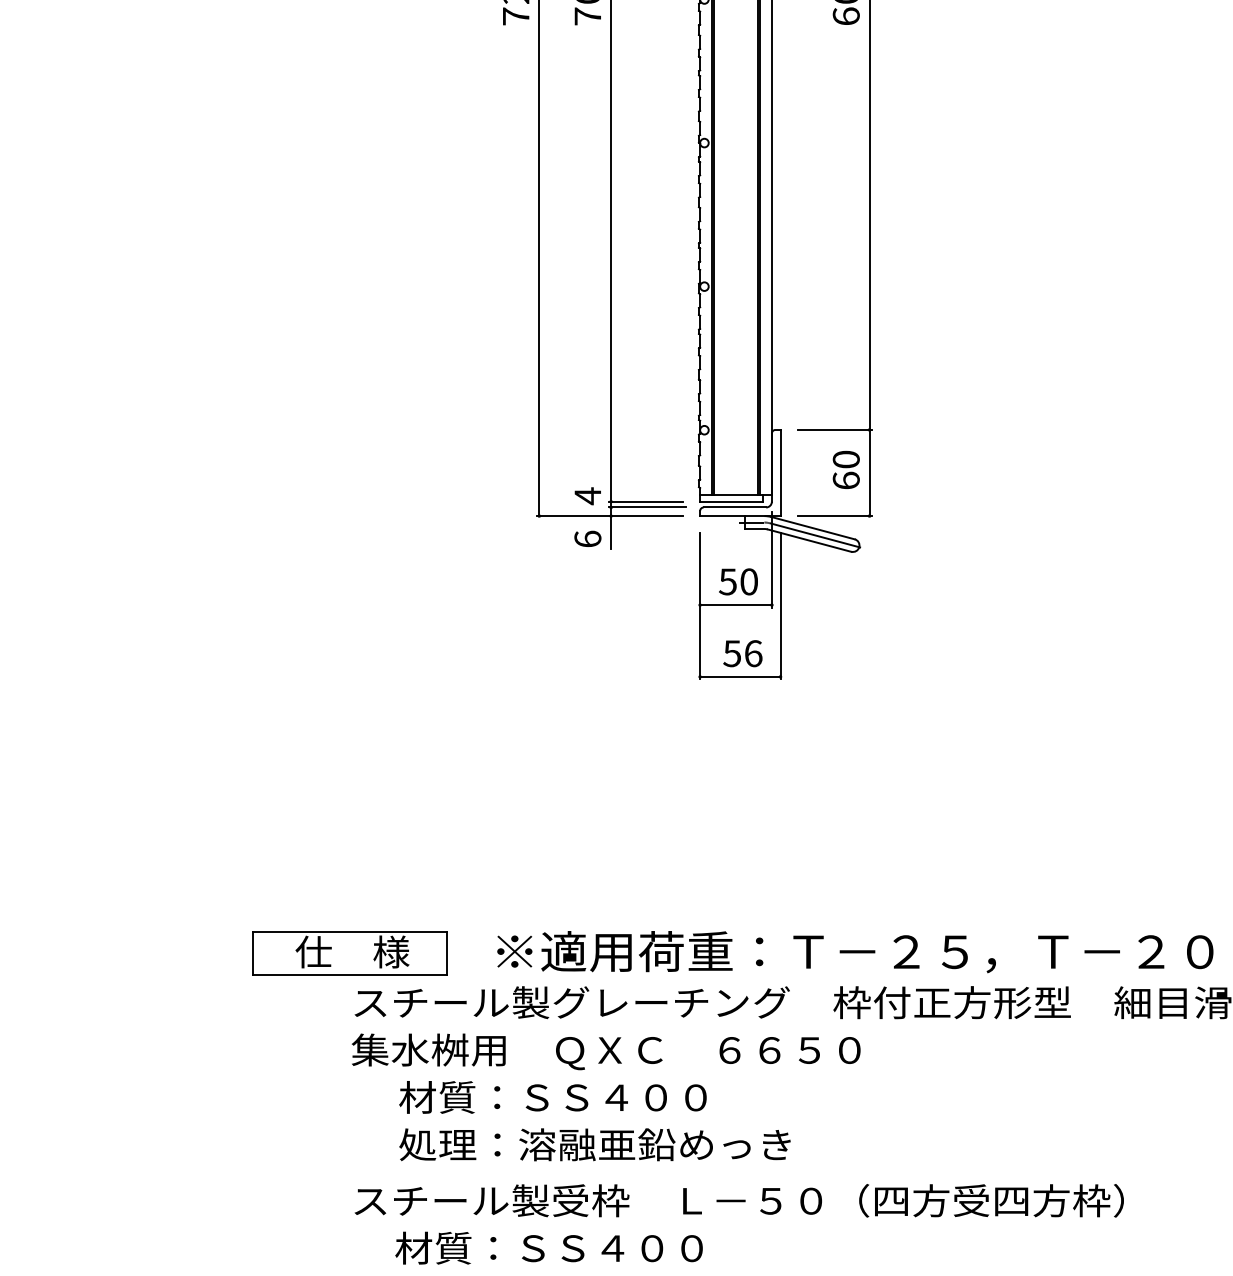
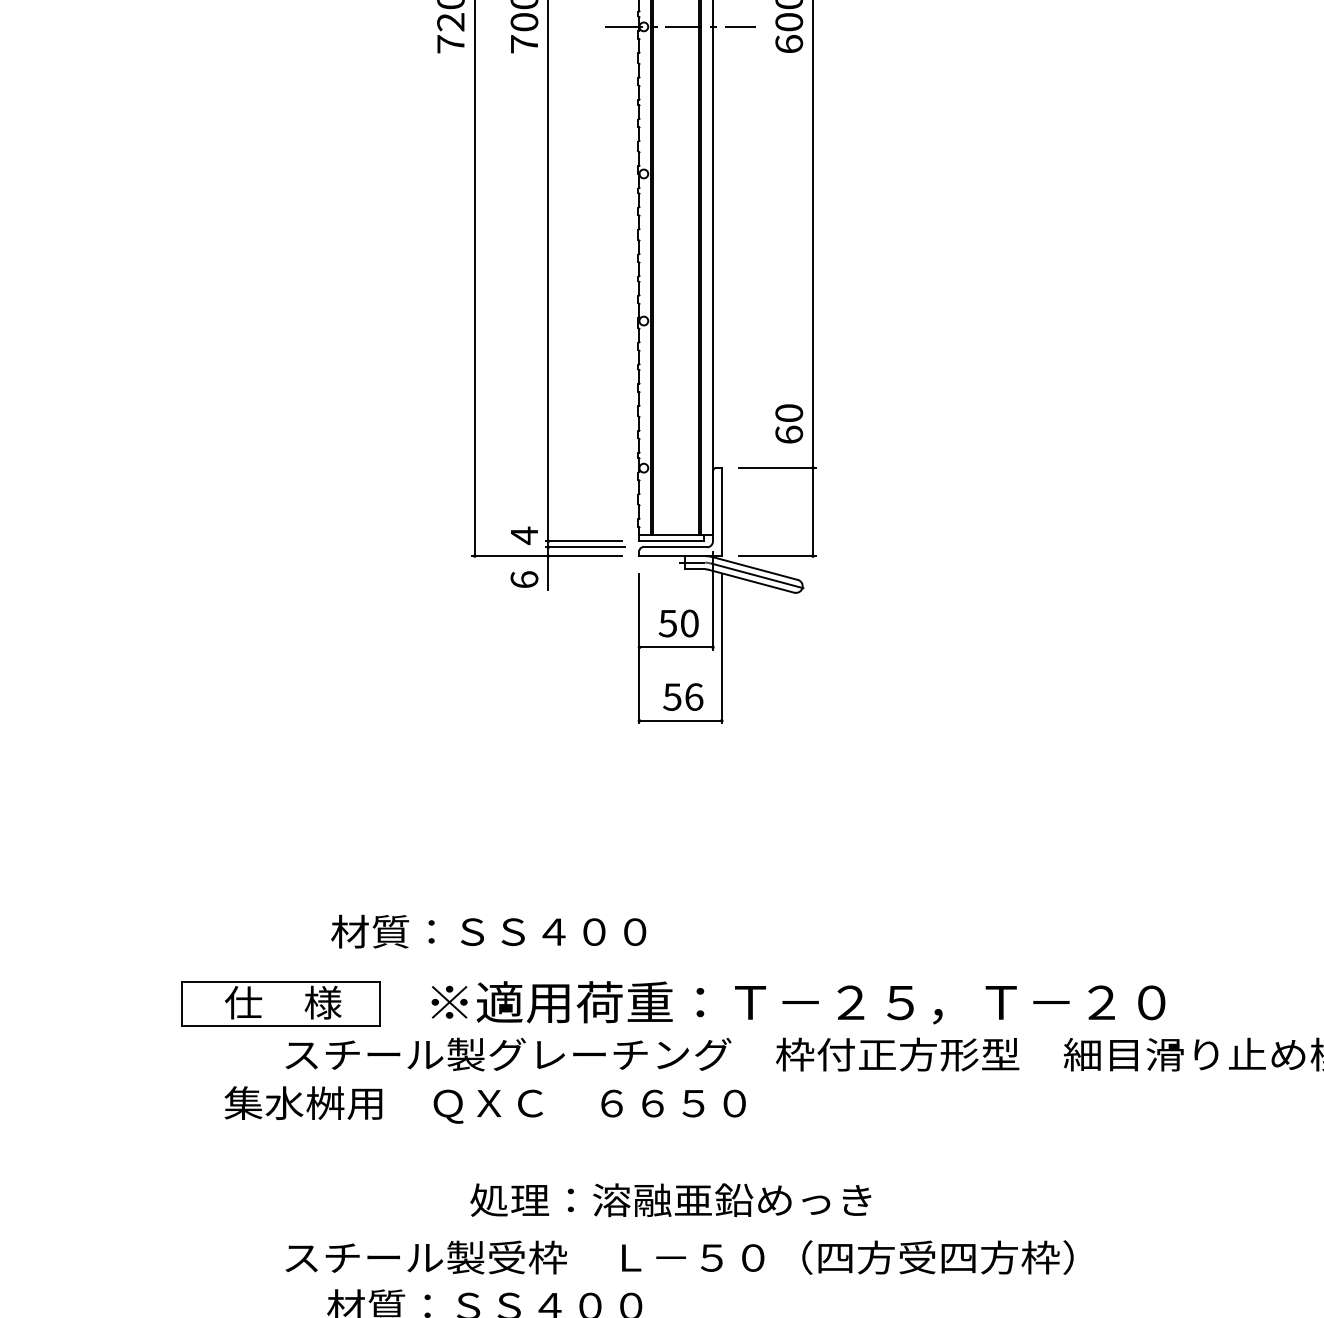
text: (846, 469) -> (789, 423), moved
text: (605, 1051) -> (484, 1104), moved
text: (552, 1097) -> (488, 931), moved
text: (594, 1145) -> (670, 1200), moved

